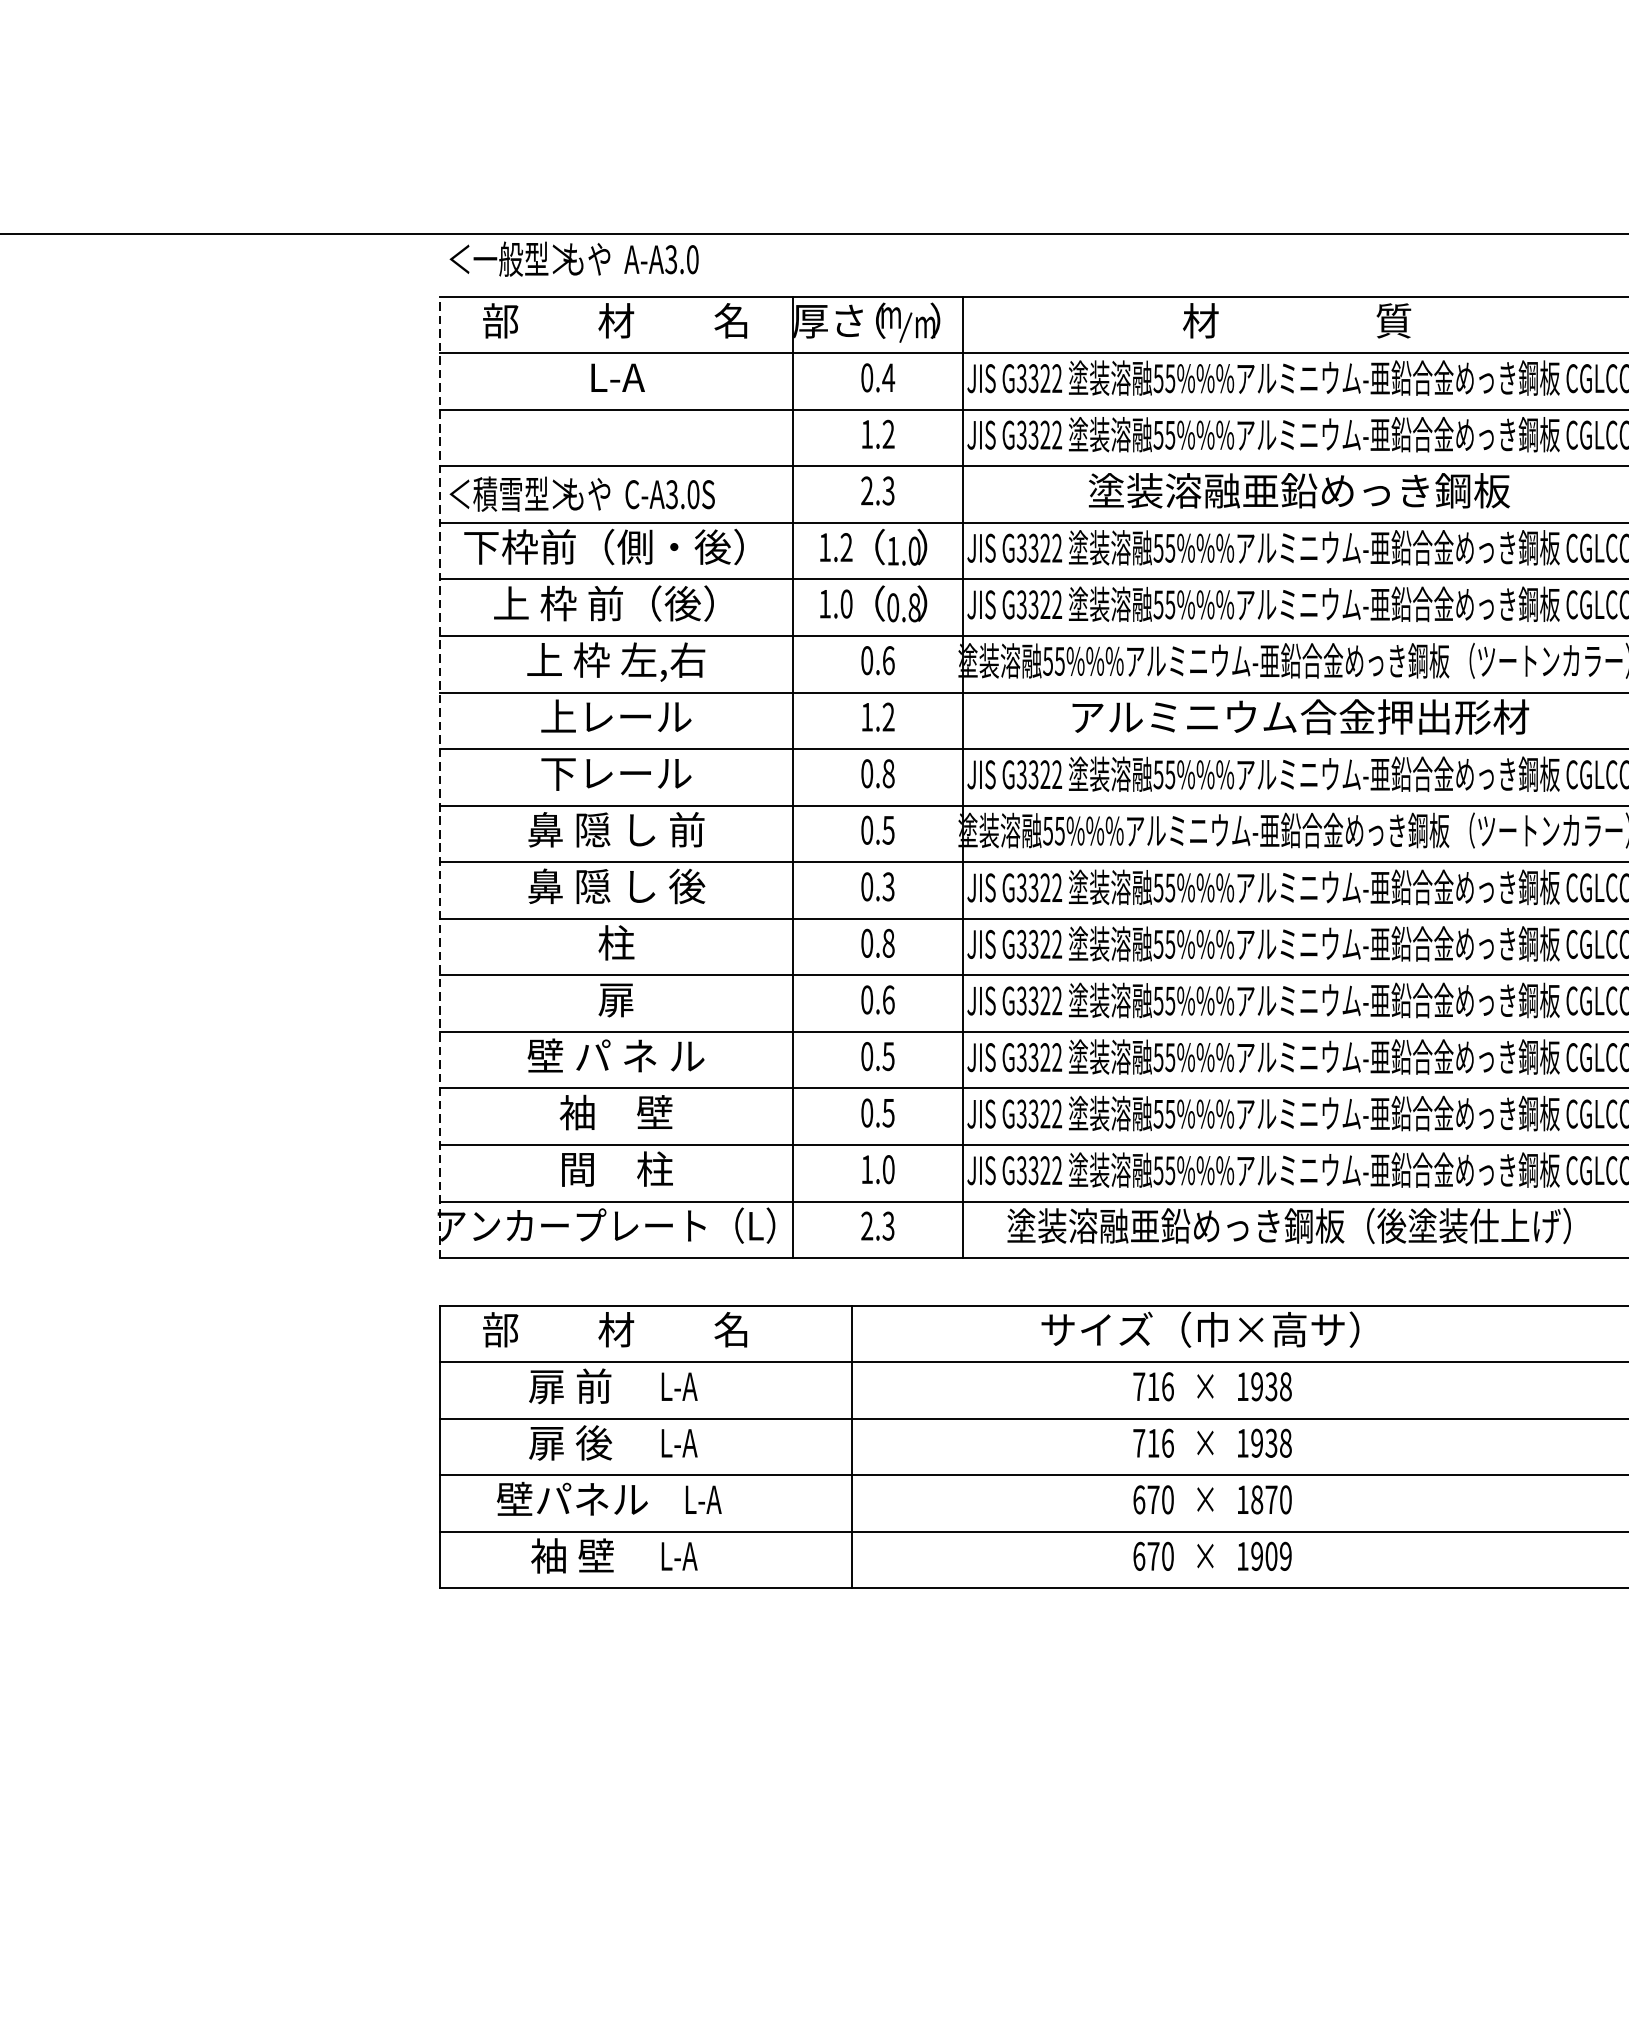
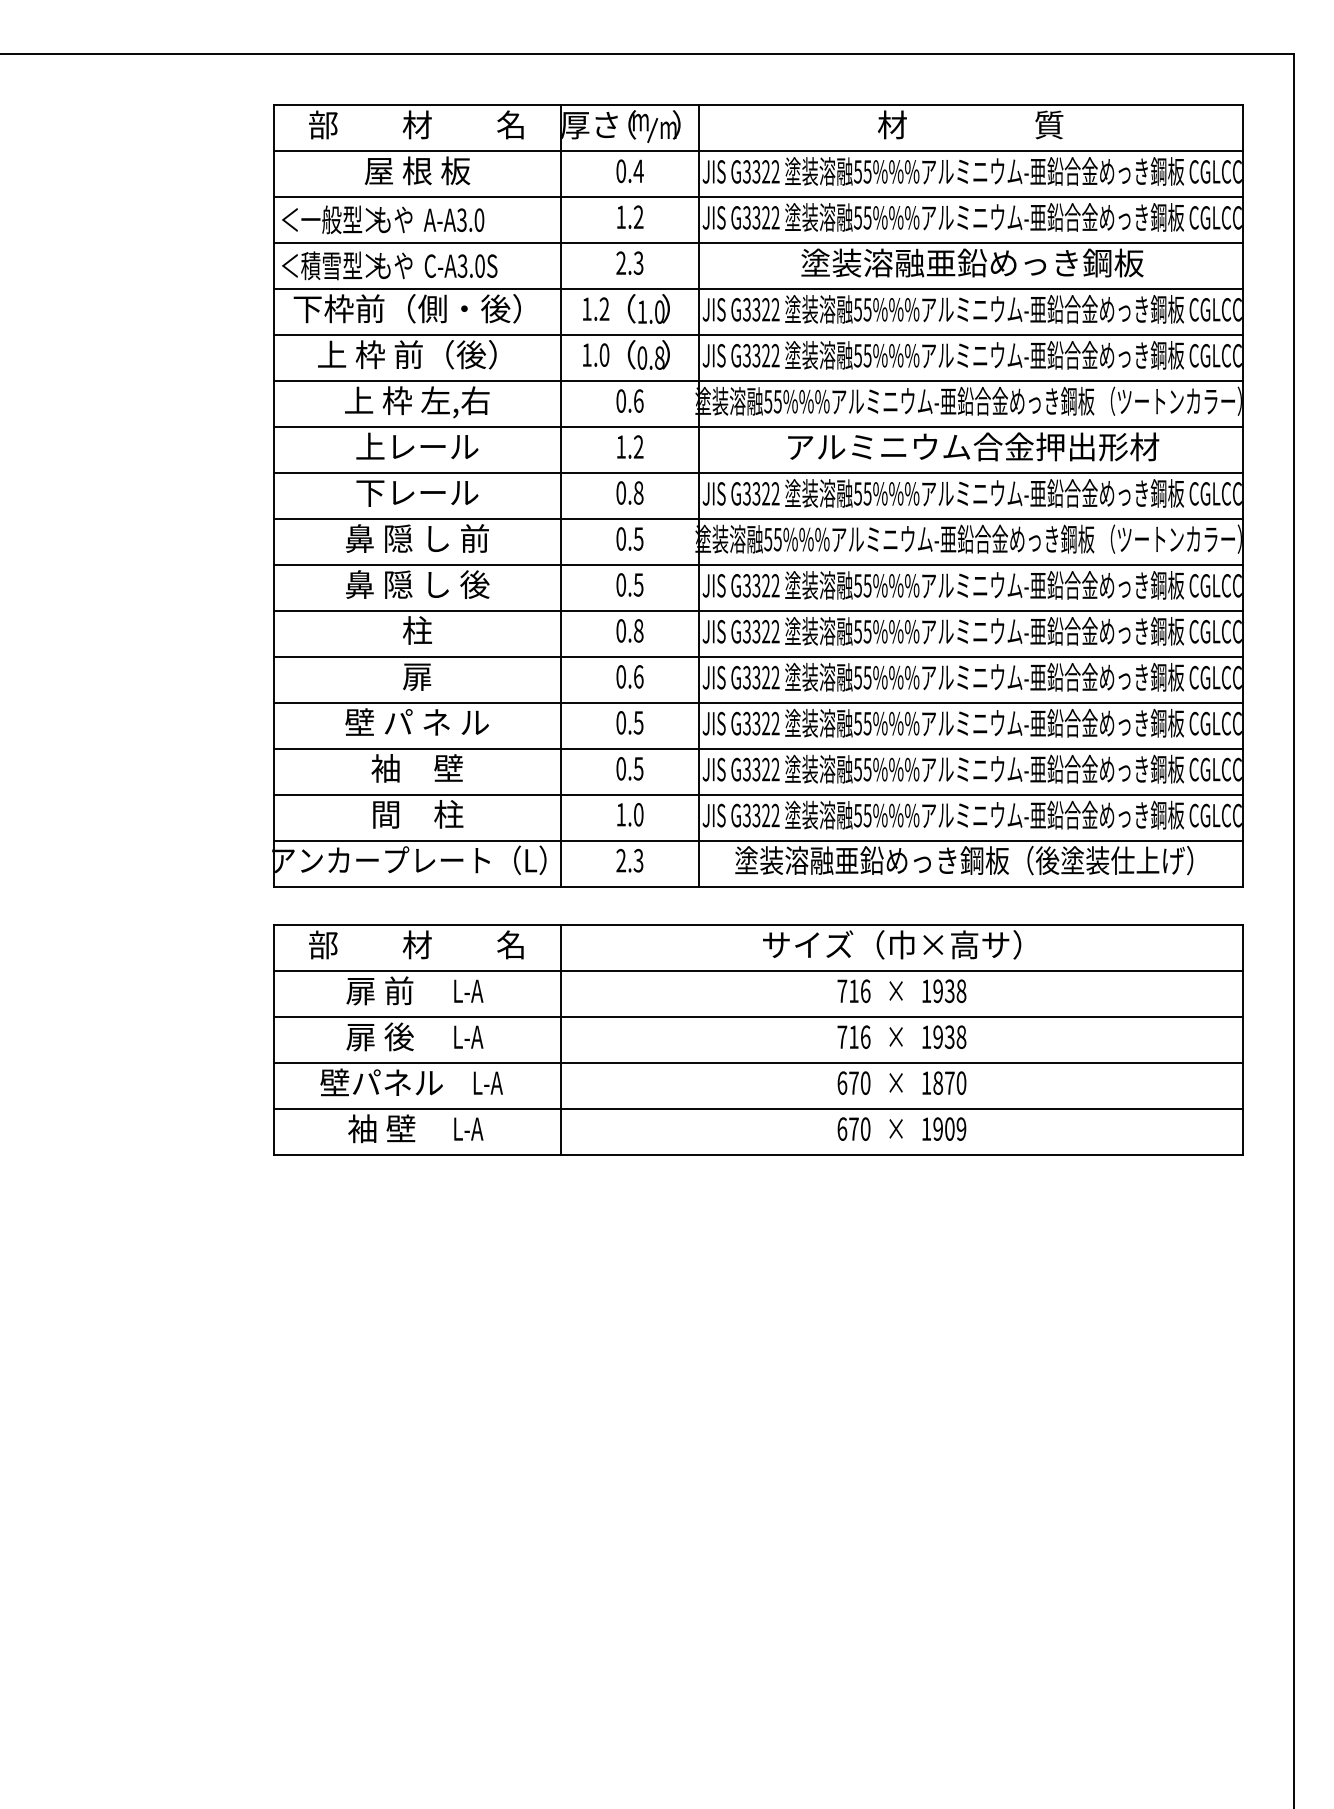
text: (574, 258) -> (383, 219), moved
text: (616, 376) -> (417, 170), L-A -> 屋 根 板
line: (439, 778) -> (273, 496), dashed -> solid
text: (888, 886) -> (638, 584), 0.3 -> 0.5
line: (852, 1447) -> (561, 1040), moved

